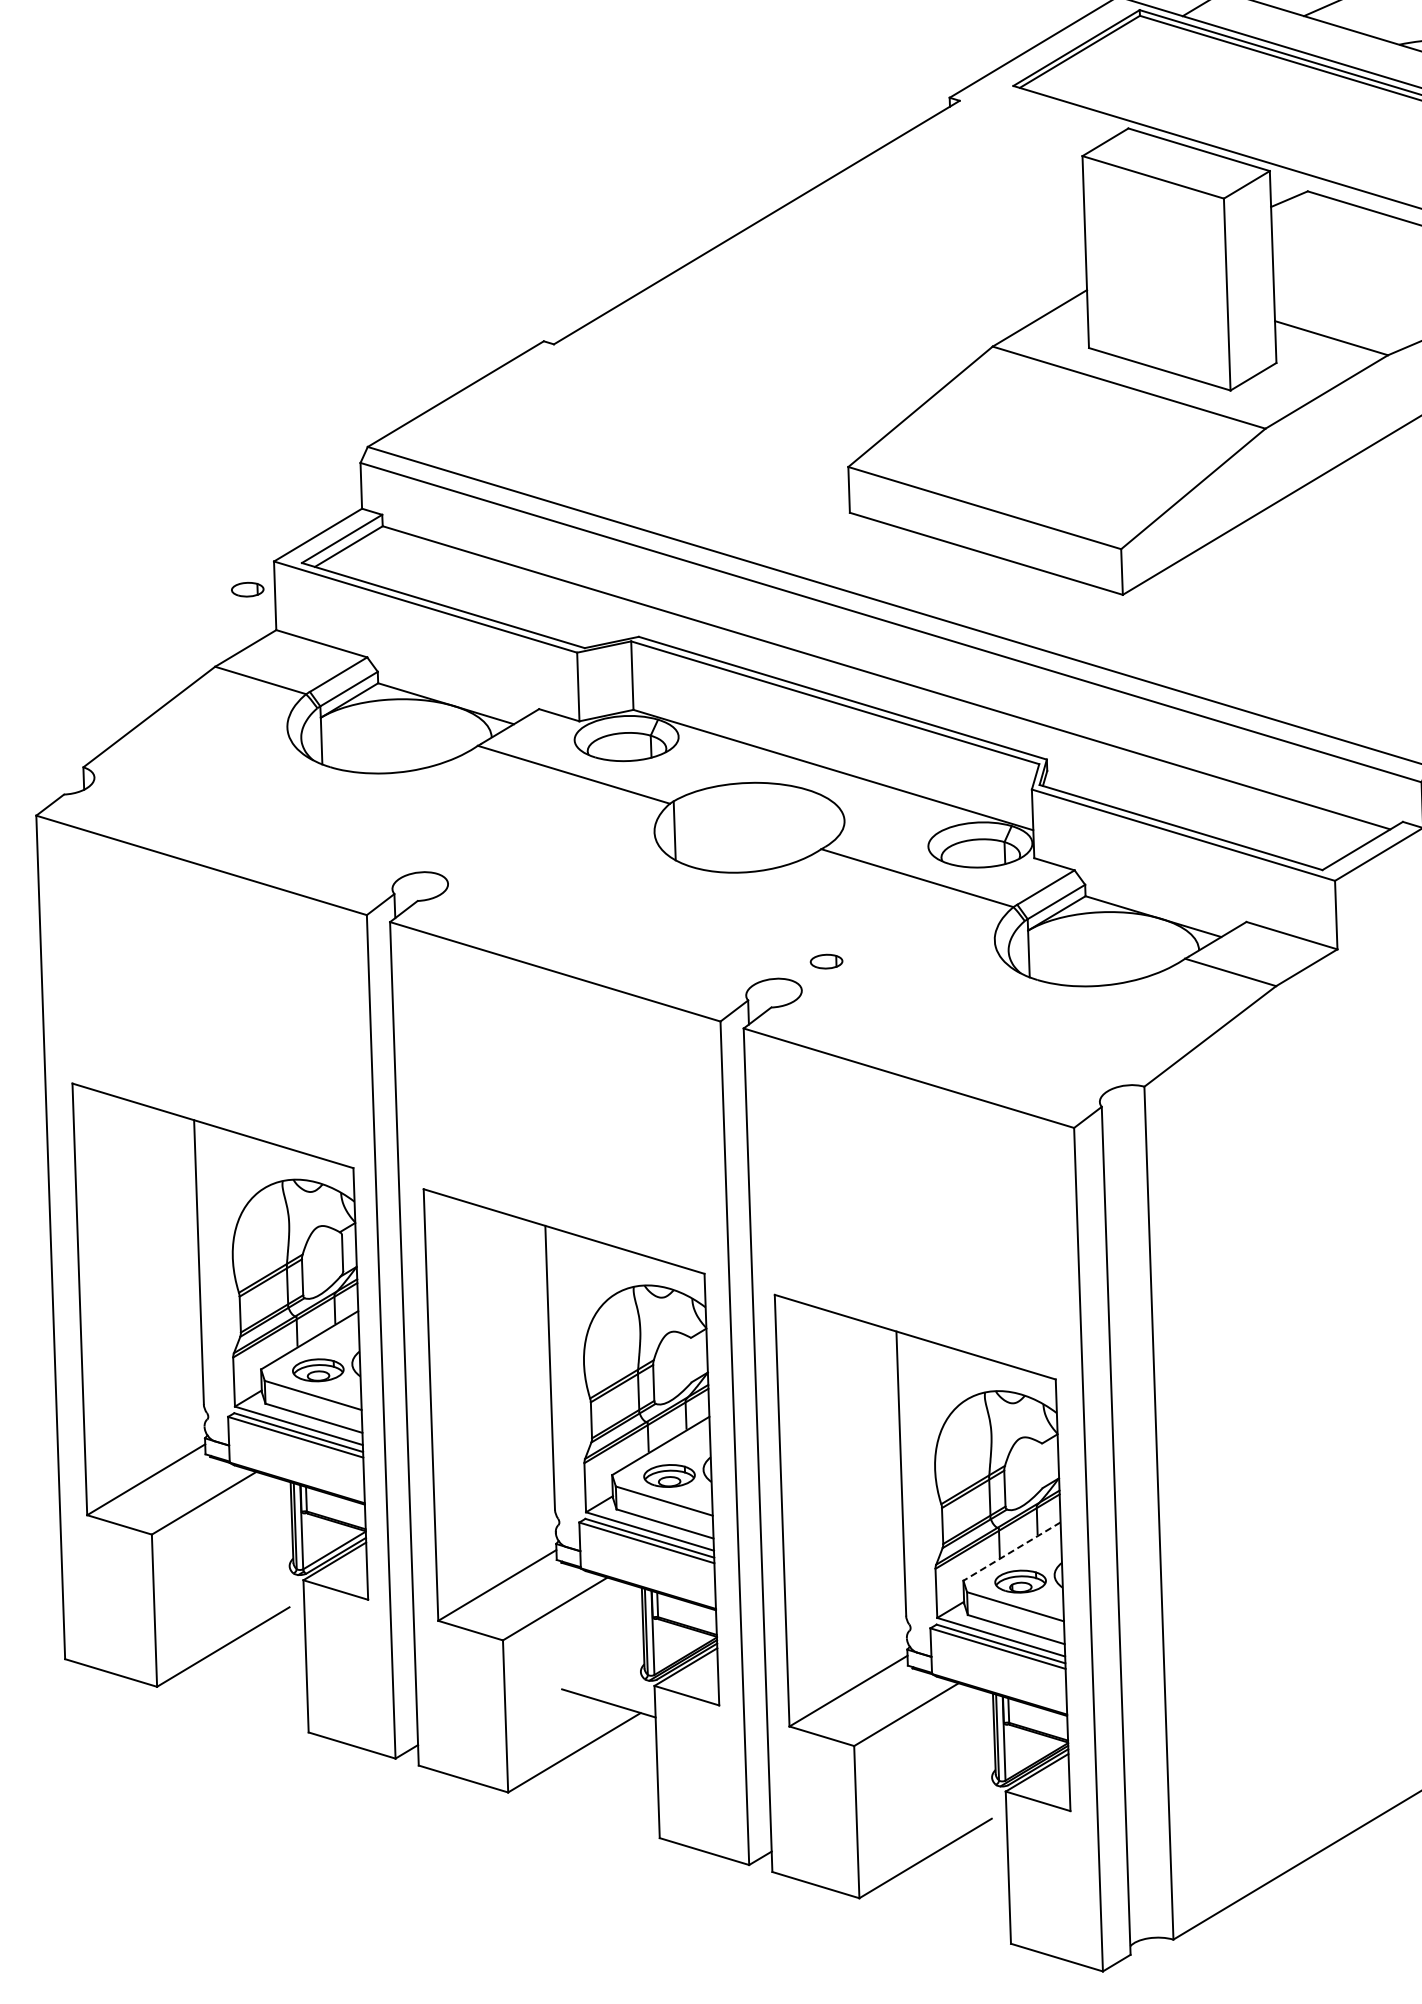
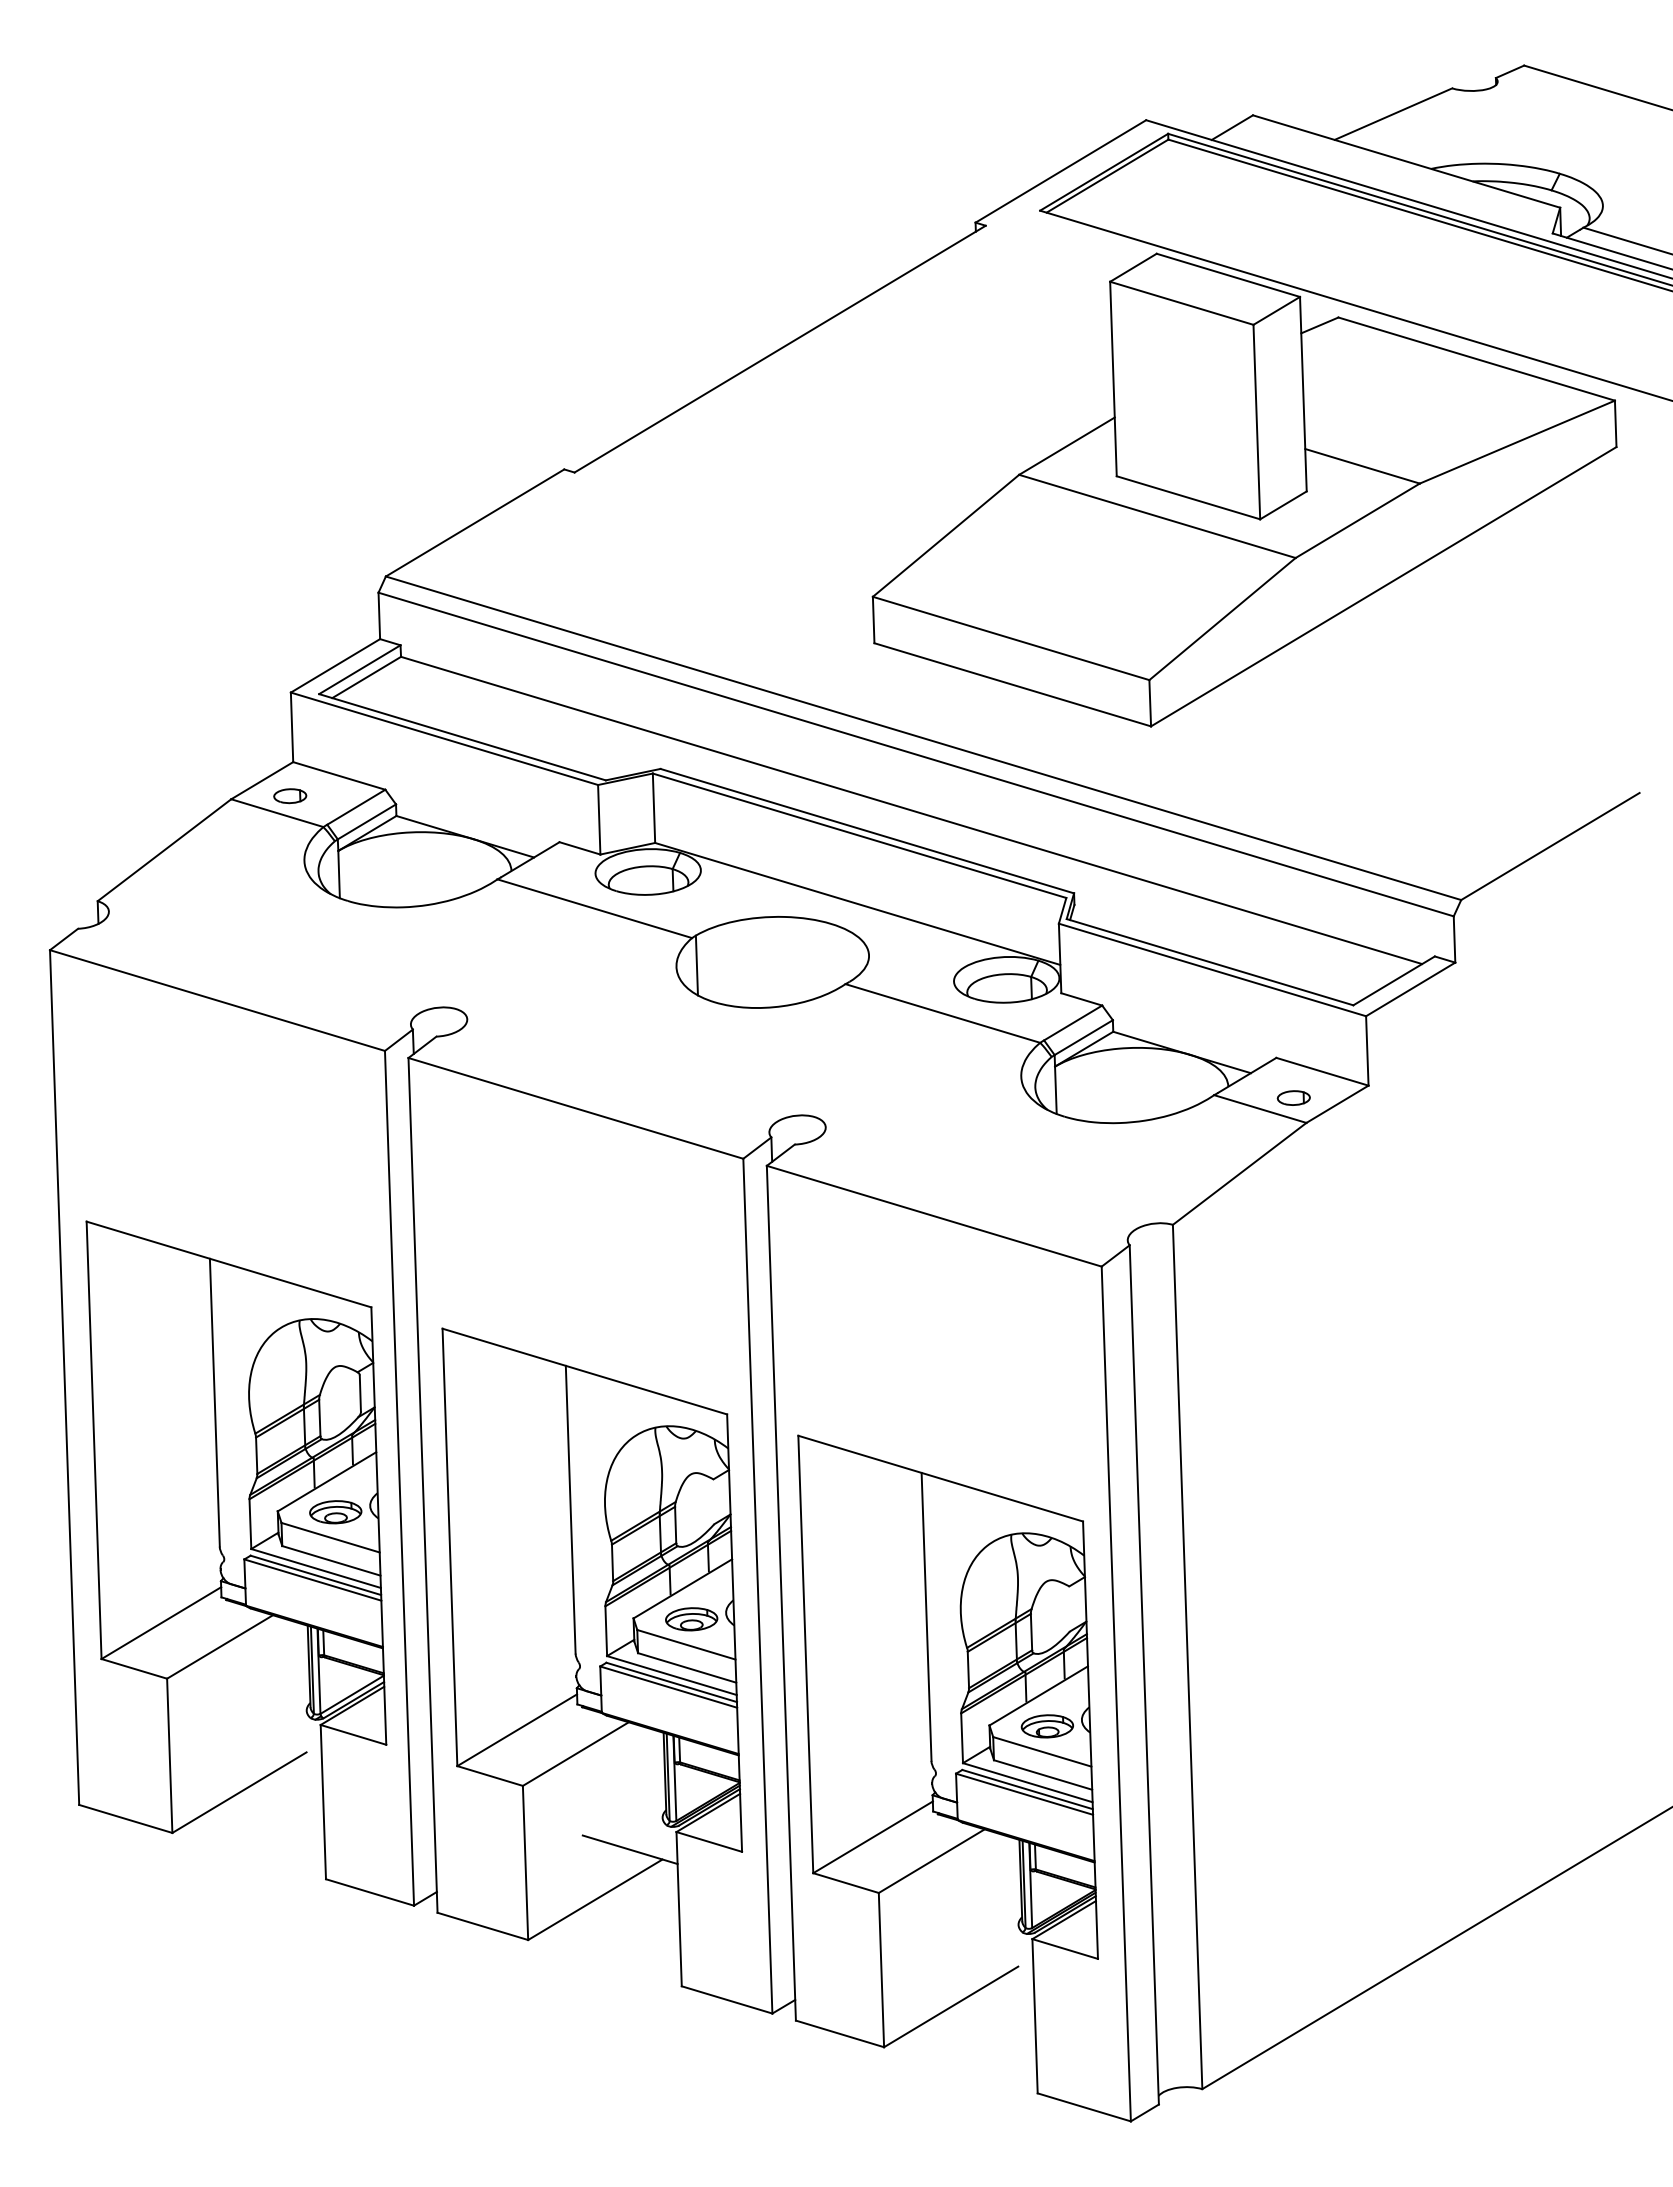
part: (247, 590) -> (290, 796), moved
part: (826, 961) -> (1293, 1097), moved
line: (1011, 1552) -> (1038, 1696), dashed -> solid

